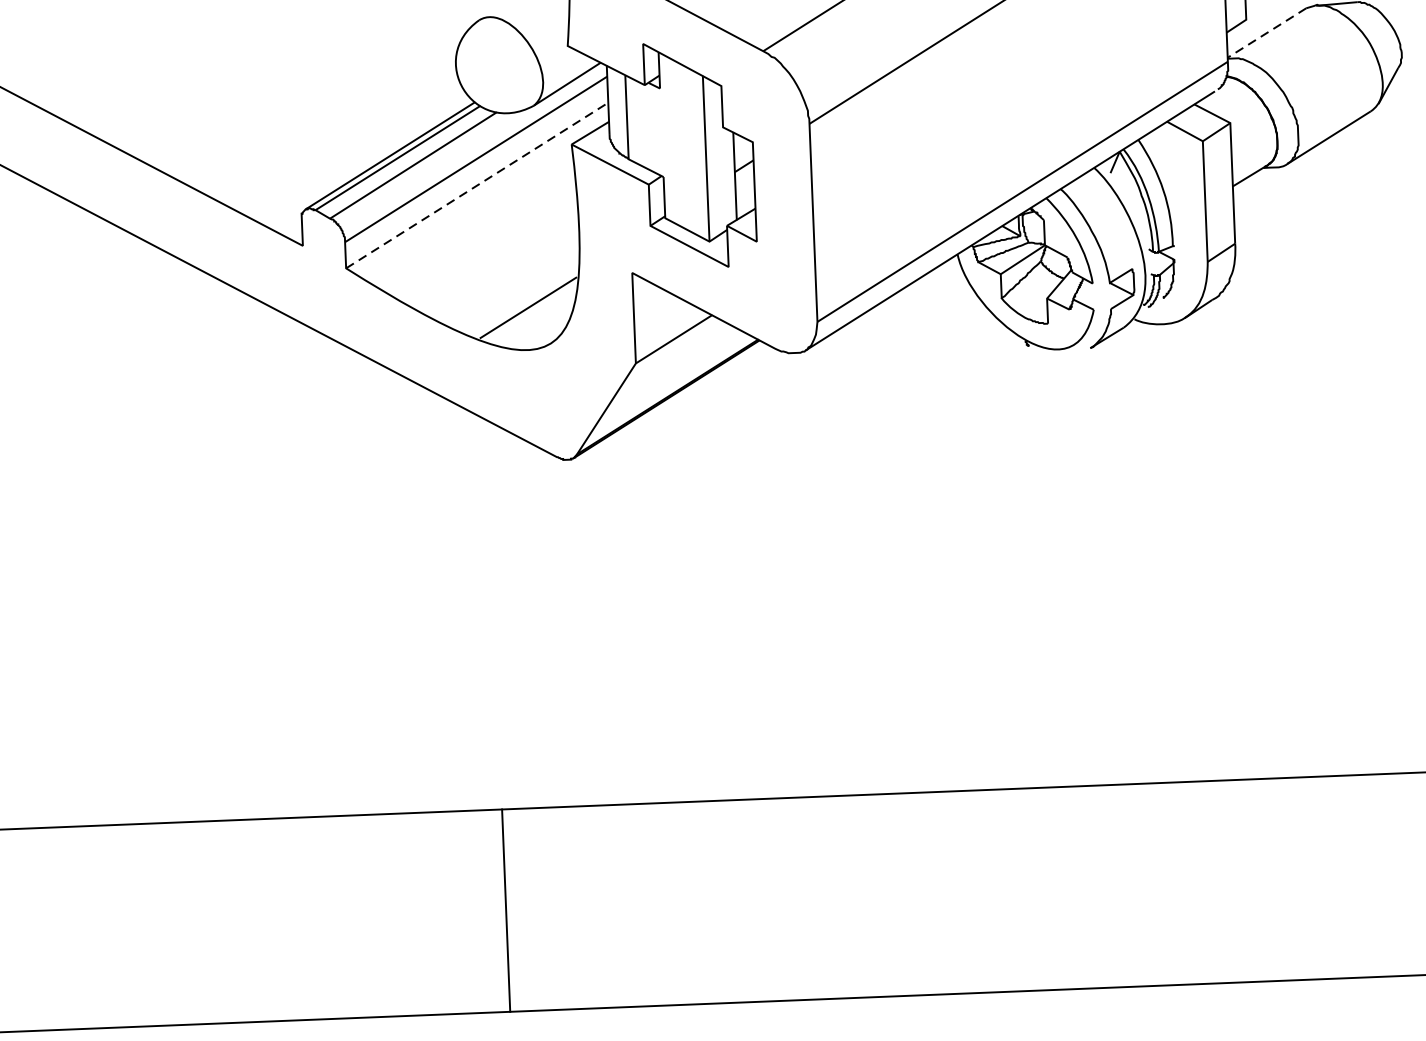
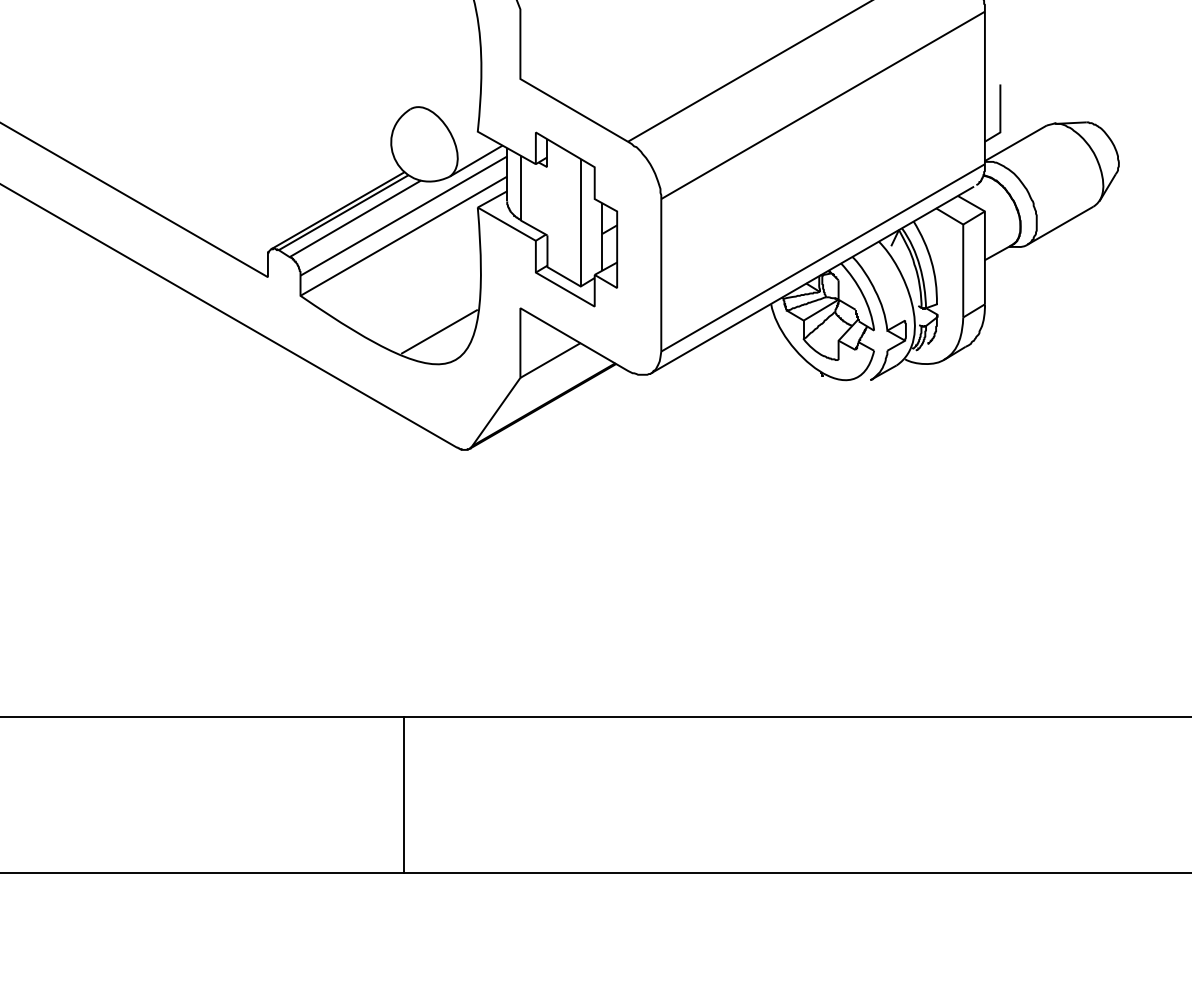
line: (1266, 33) -> (1015, 143), dashed -> solid
line: (477, 184) -> (404, 235), dashed -> solid

